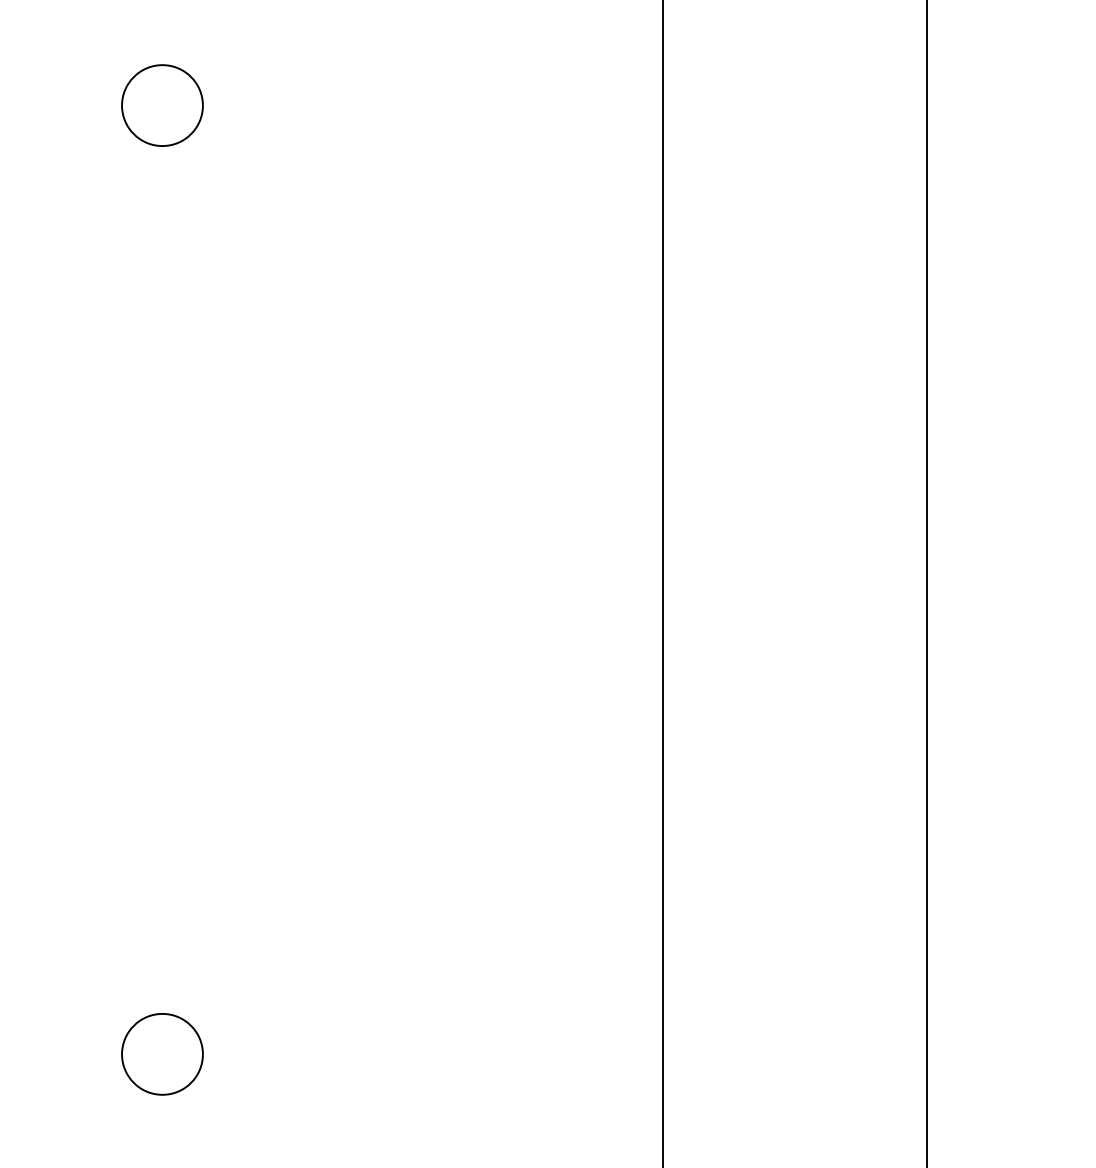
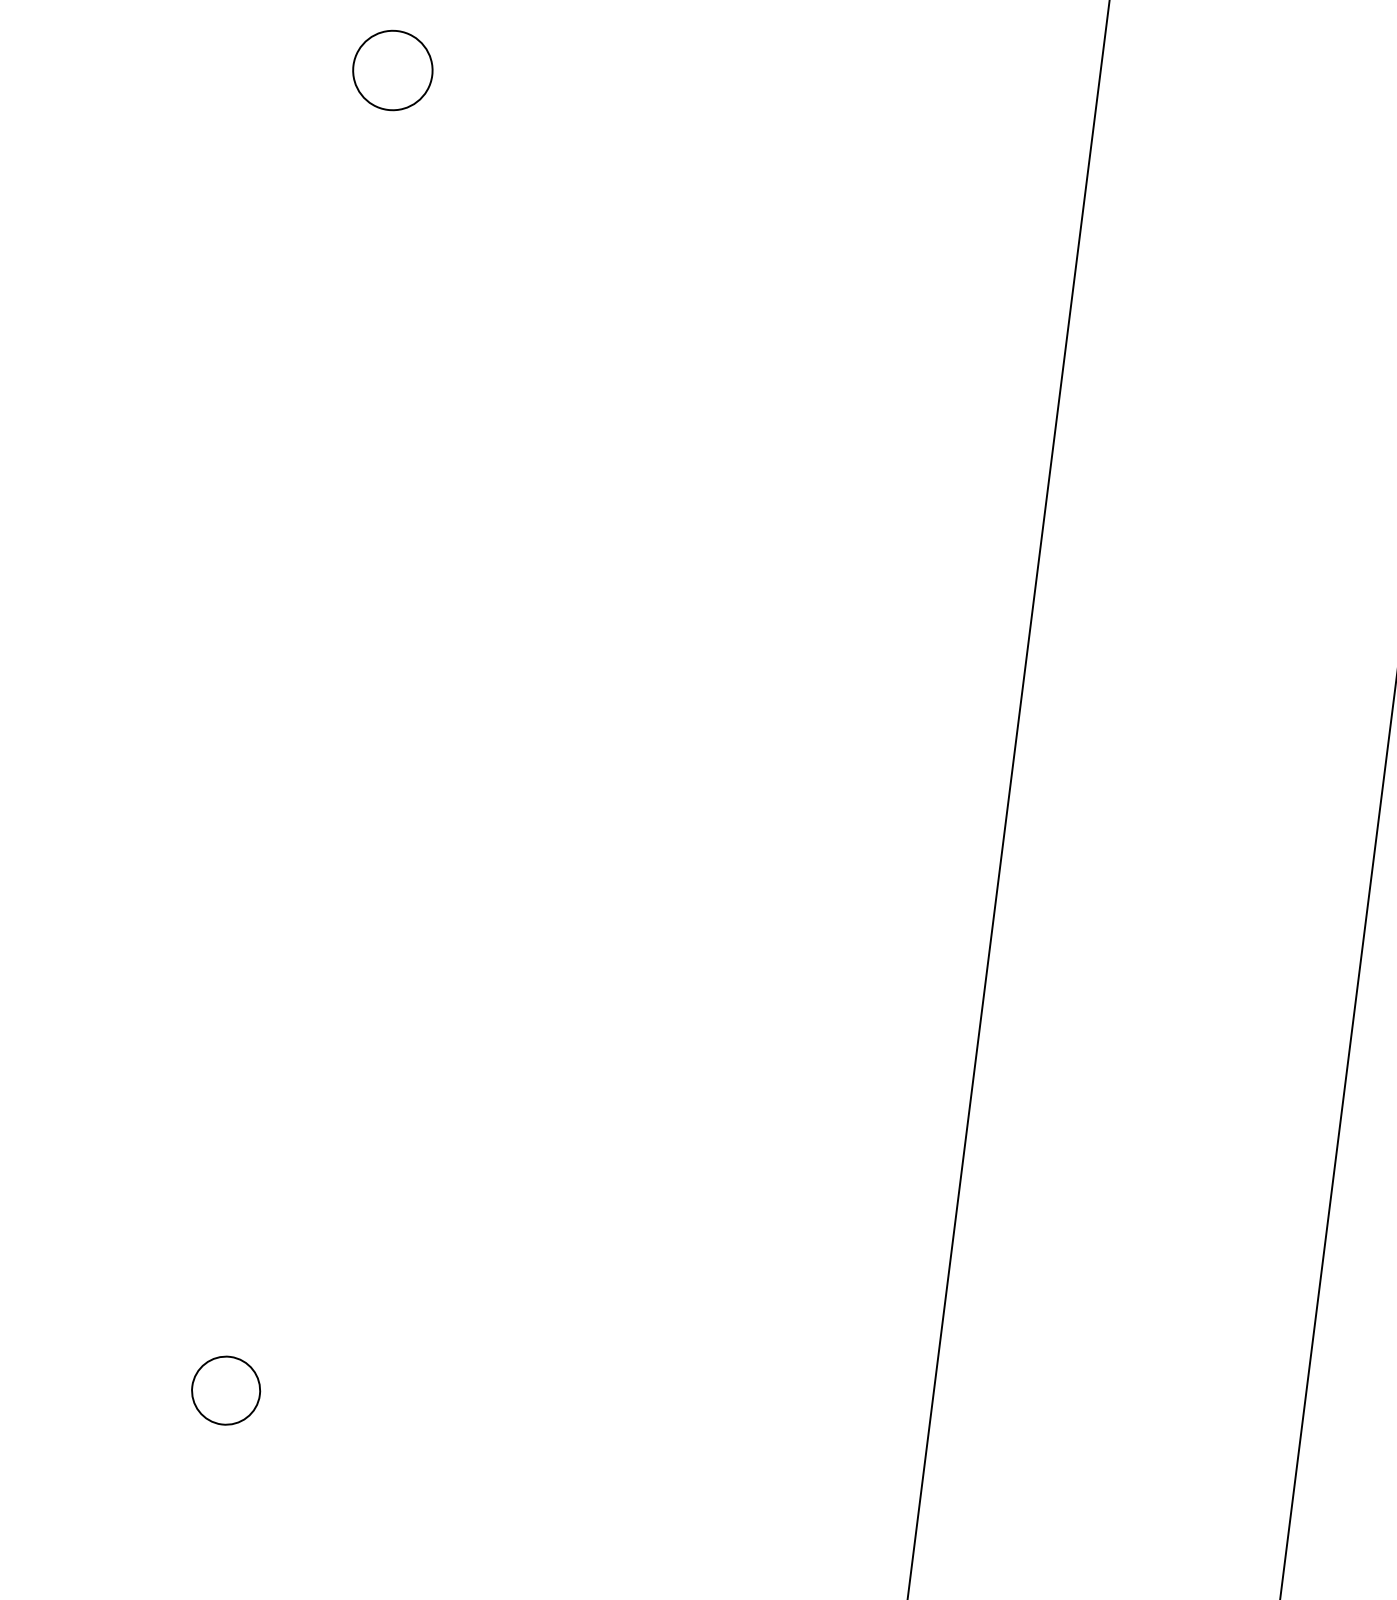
circle: (162, 105) -> (392, 70), size x0.7
circle: (162, 1053) -> (226, 1389), size x0.6

